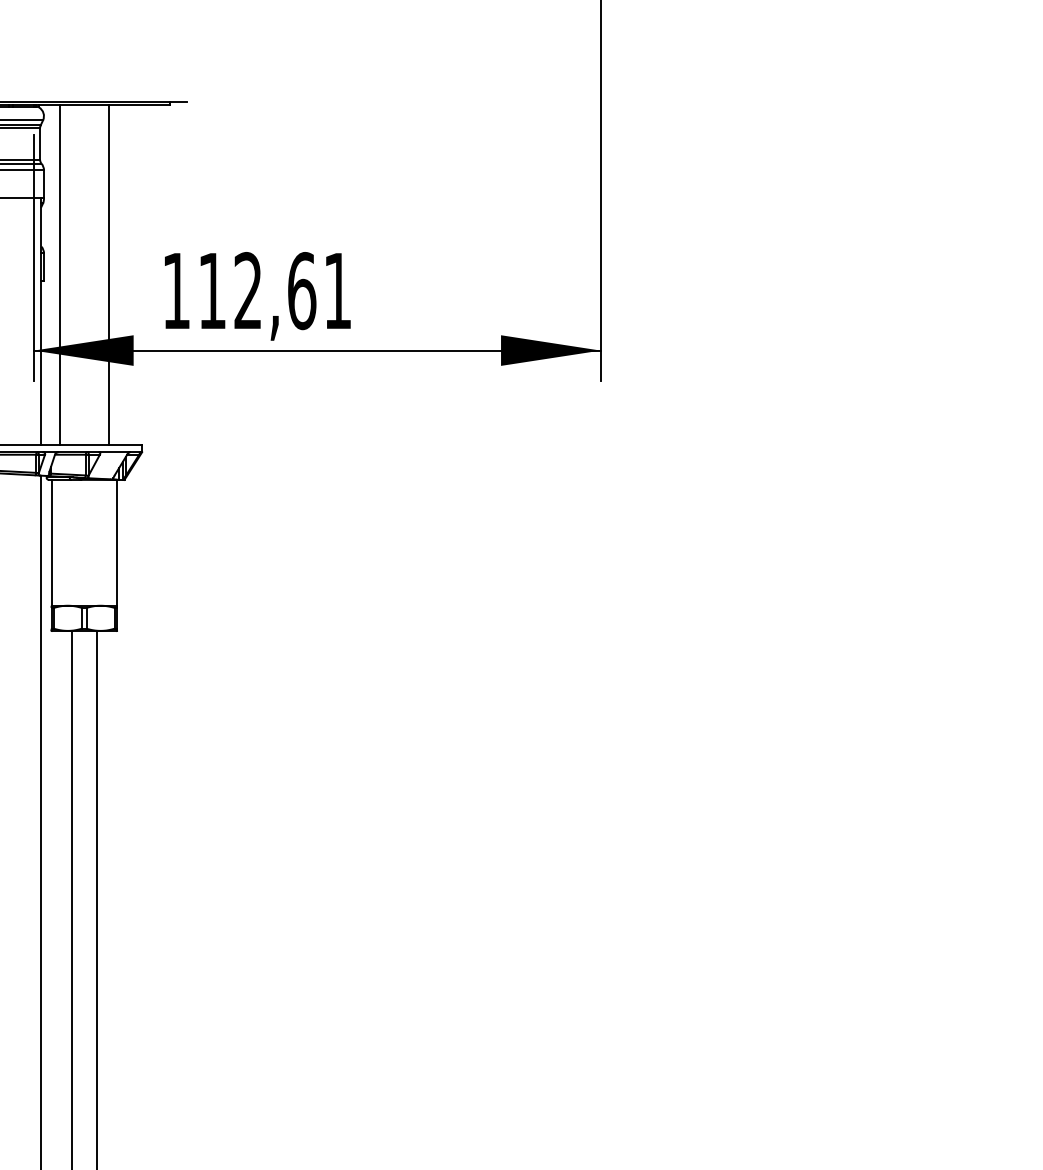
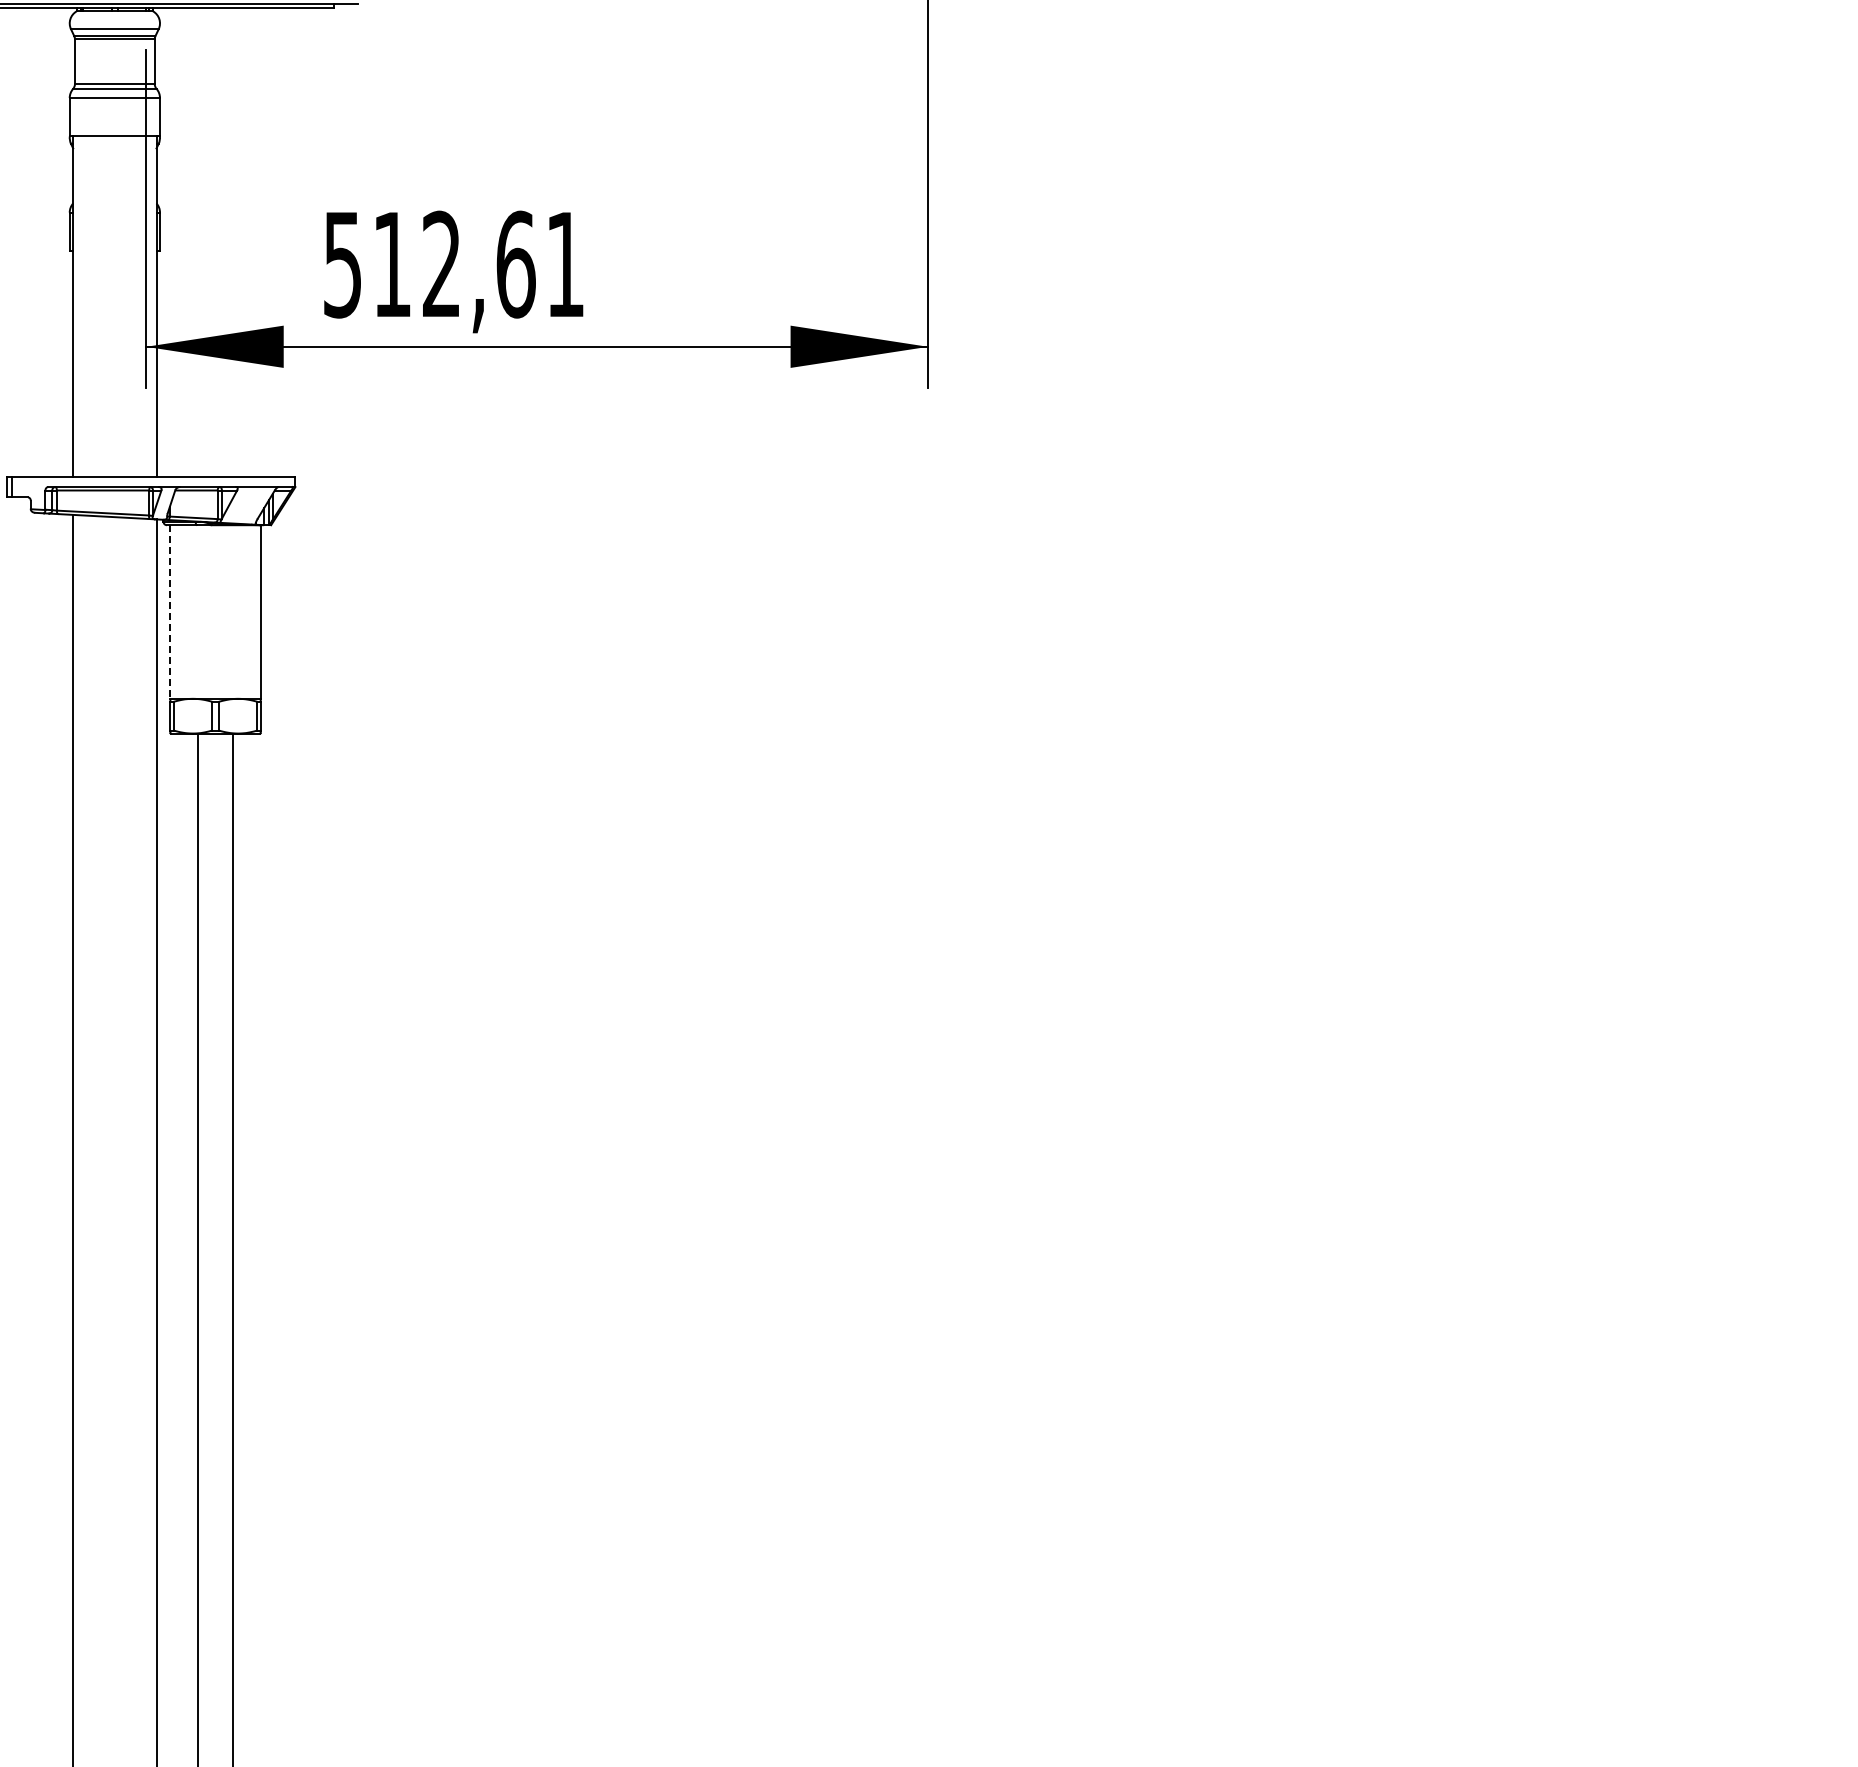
line: (59, 274) -> (181, 241), removed
line: (108, 274) -> (249, 241), removed
text: (176, 291) -> (342, 265), 112,61 -> 512,61
line: (51, 543) -> (170, 612), solid -> dashed

